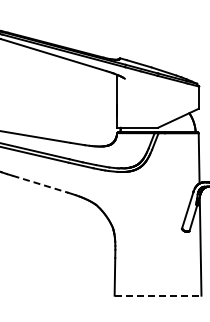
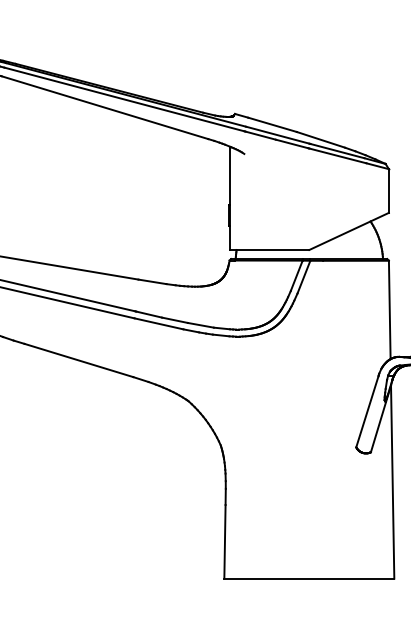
line: (40, 184) -> (79, 360), dashed -> solid
line: (158, 295) -> (310, 578), dashed -> solid

